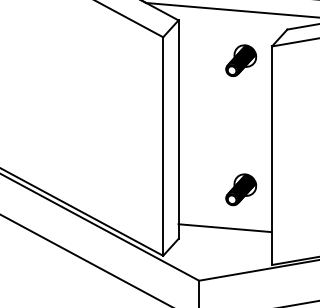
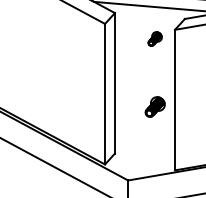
part: (240, 59) -> (154, 38), size x0.7
part: (240, 188) -> (154, 106), moved
line: (224, 227) -> (144, 146), removed

